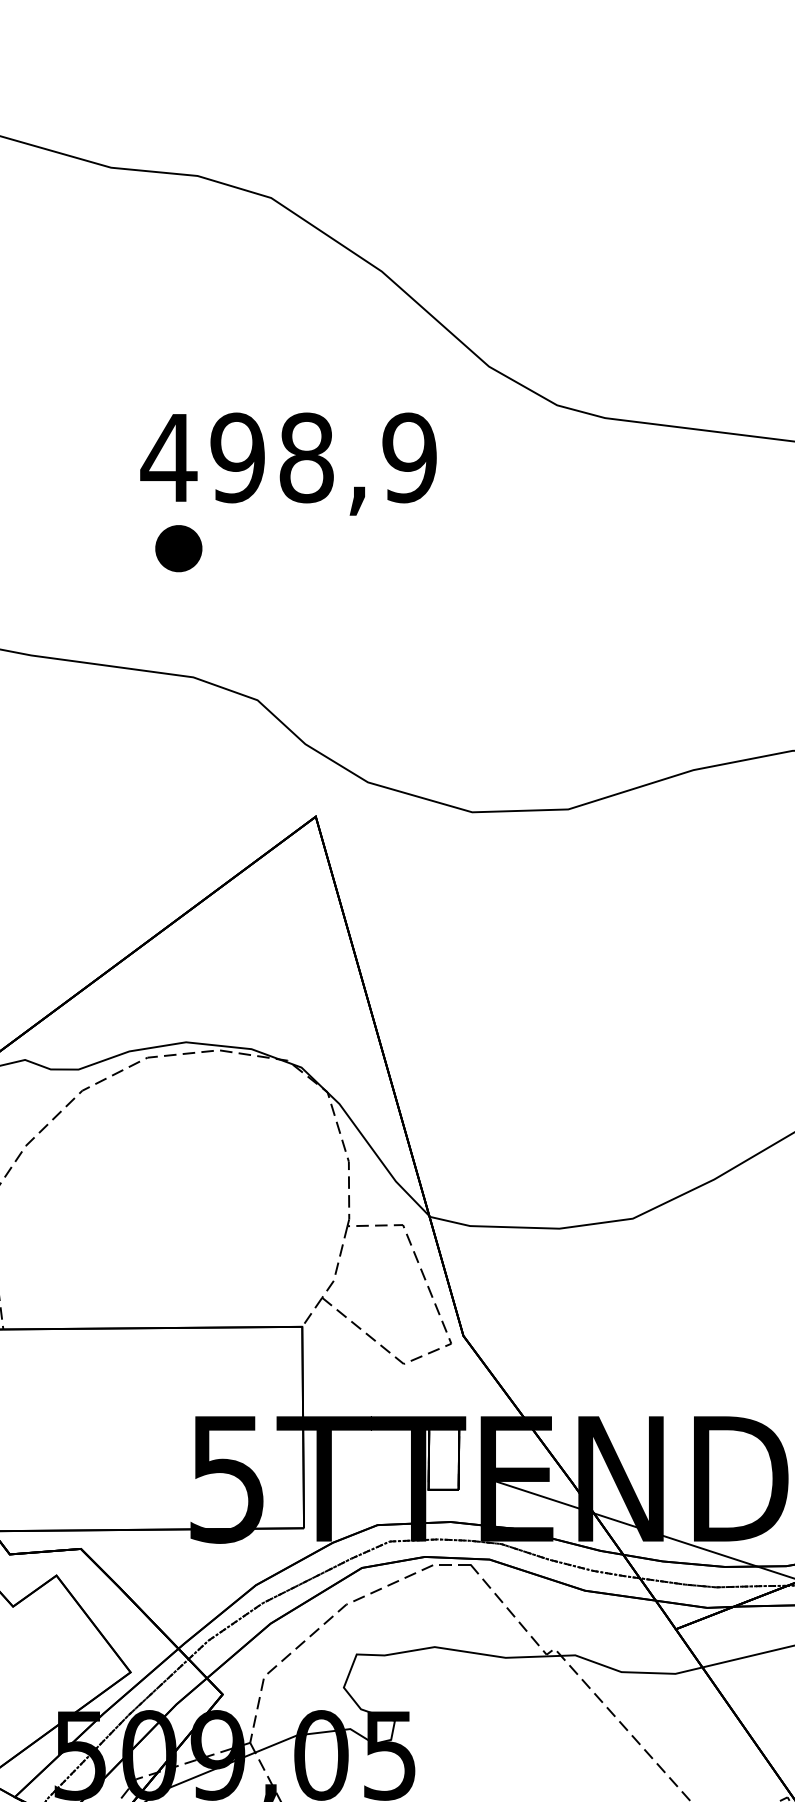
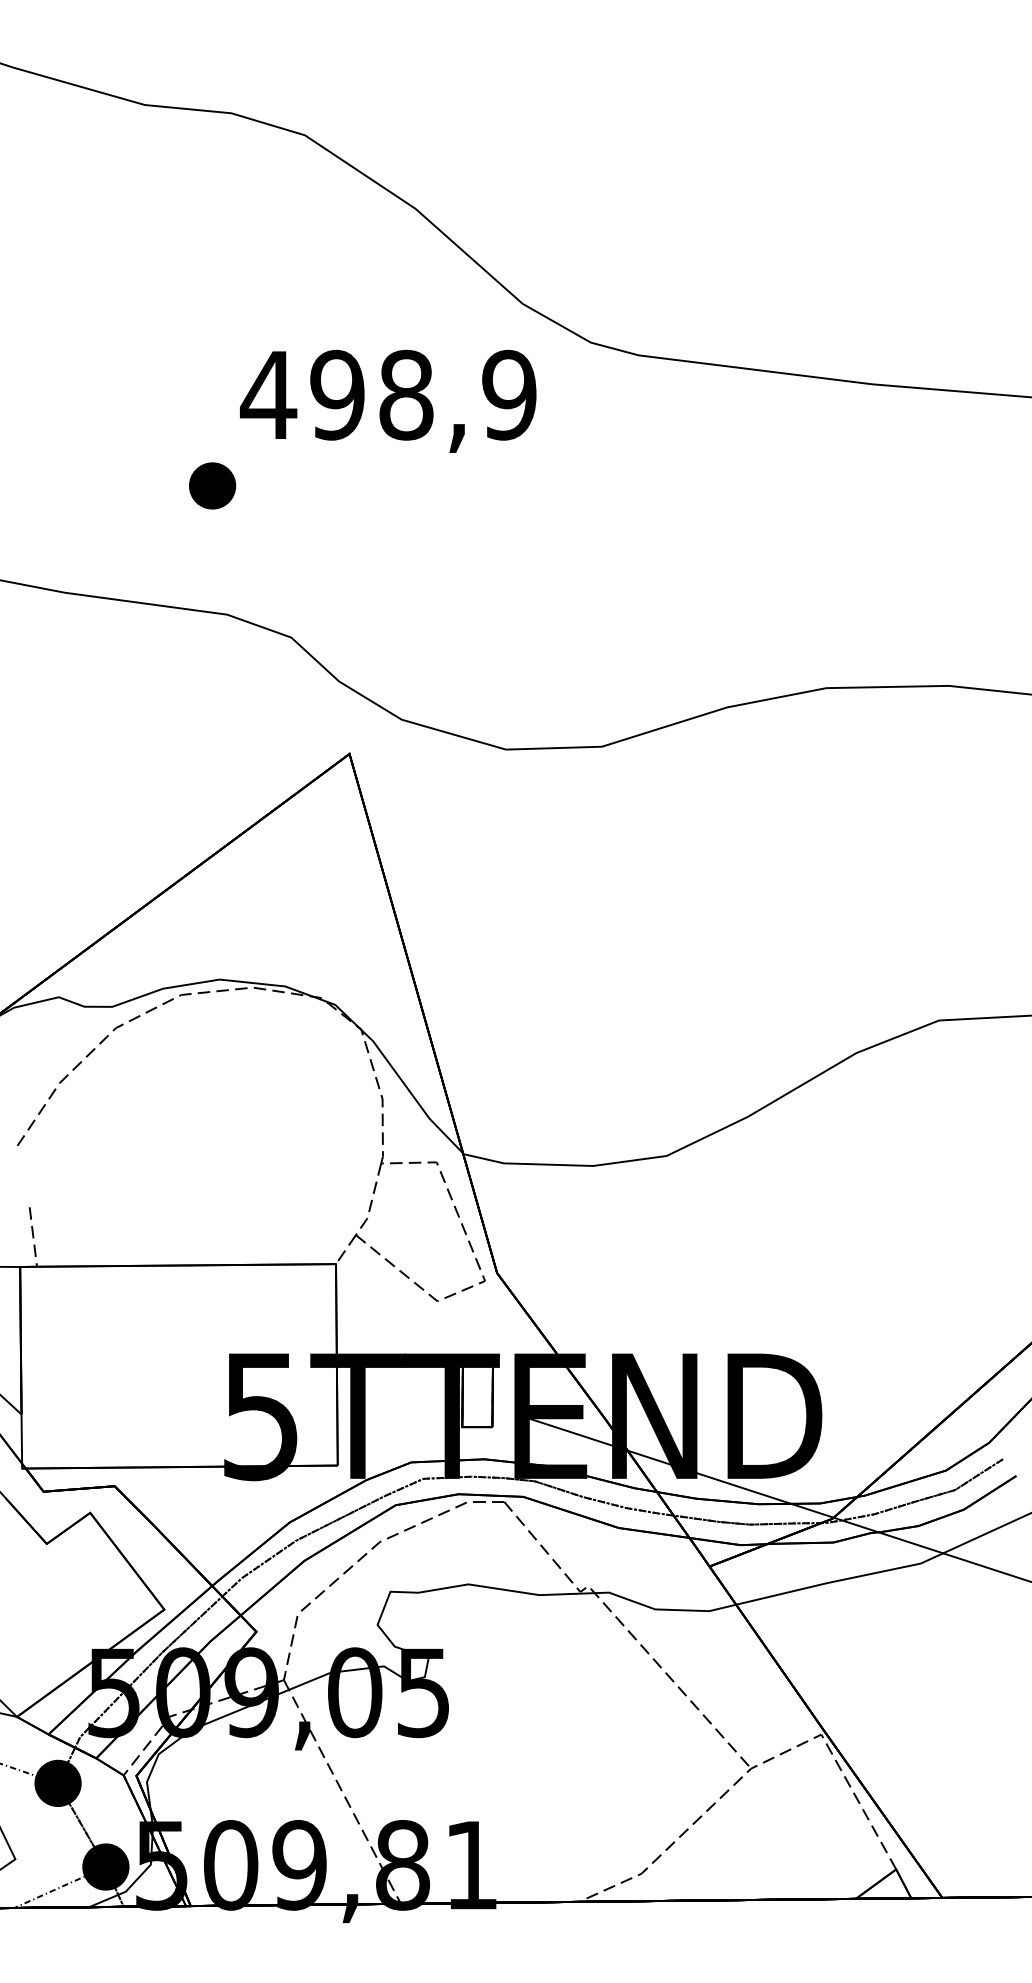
text: (288, 463) -> (388, 400), moved

